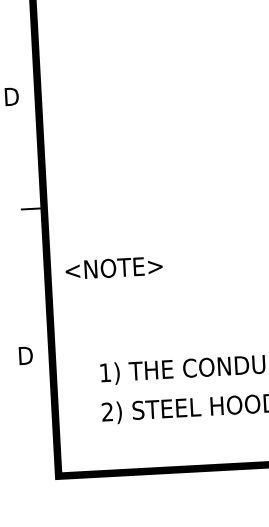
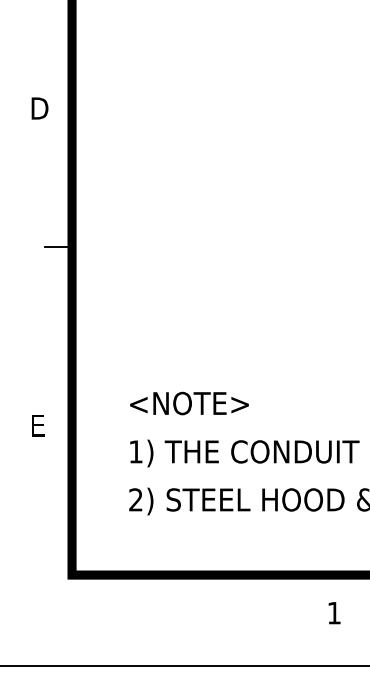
text: (114, 268) -> (189, 403), moved
text: (25, 355) -> (39, 425), D -> E

